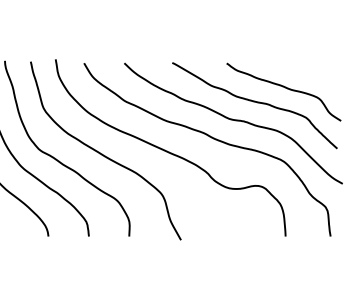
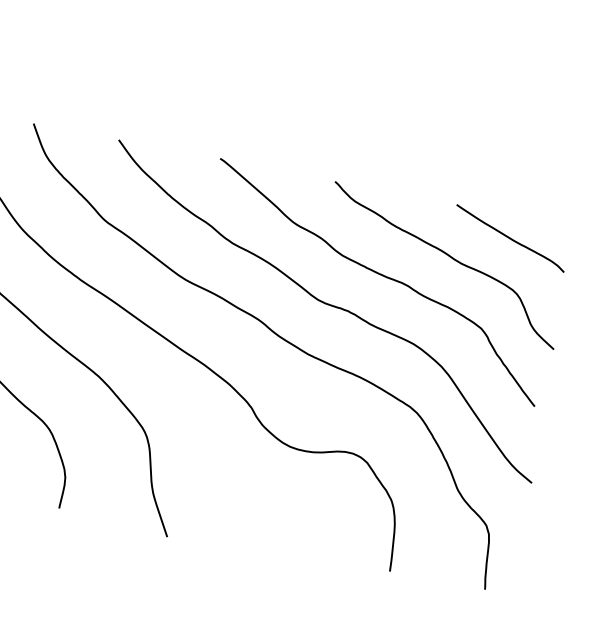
line: (311, 73) -> (510, 237), added

